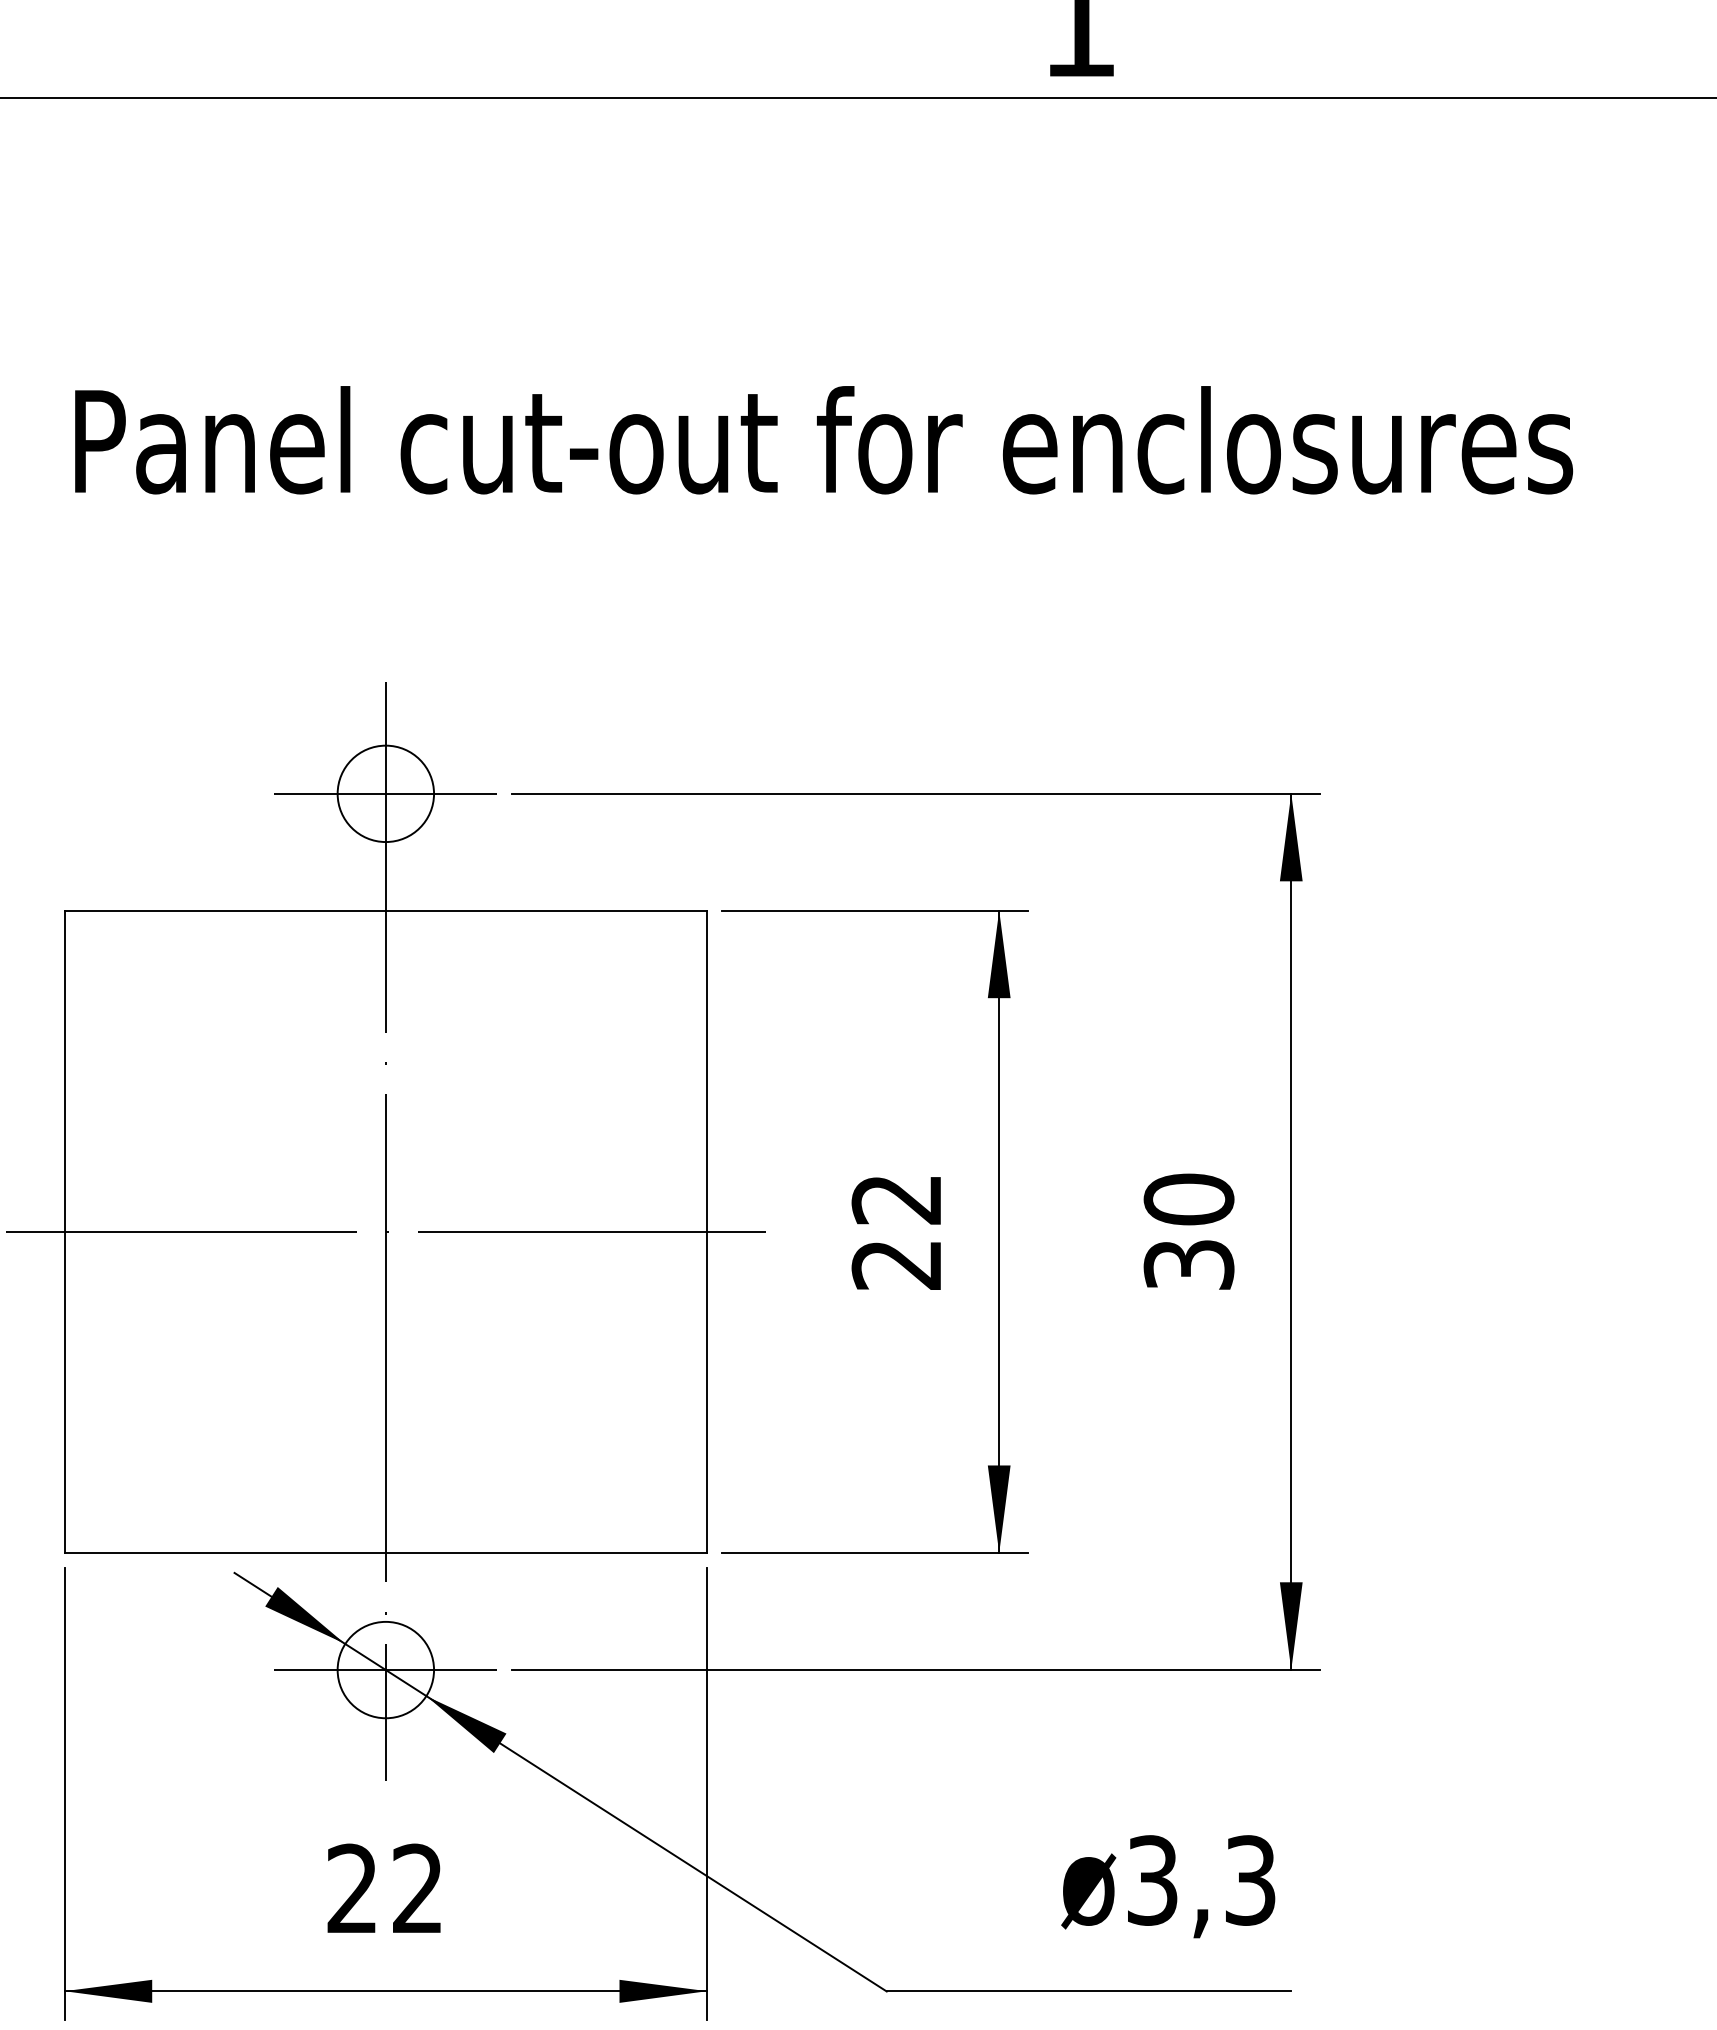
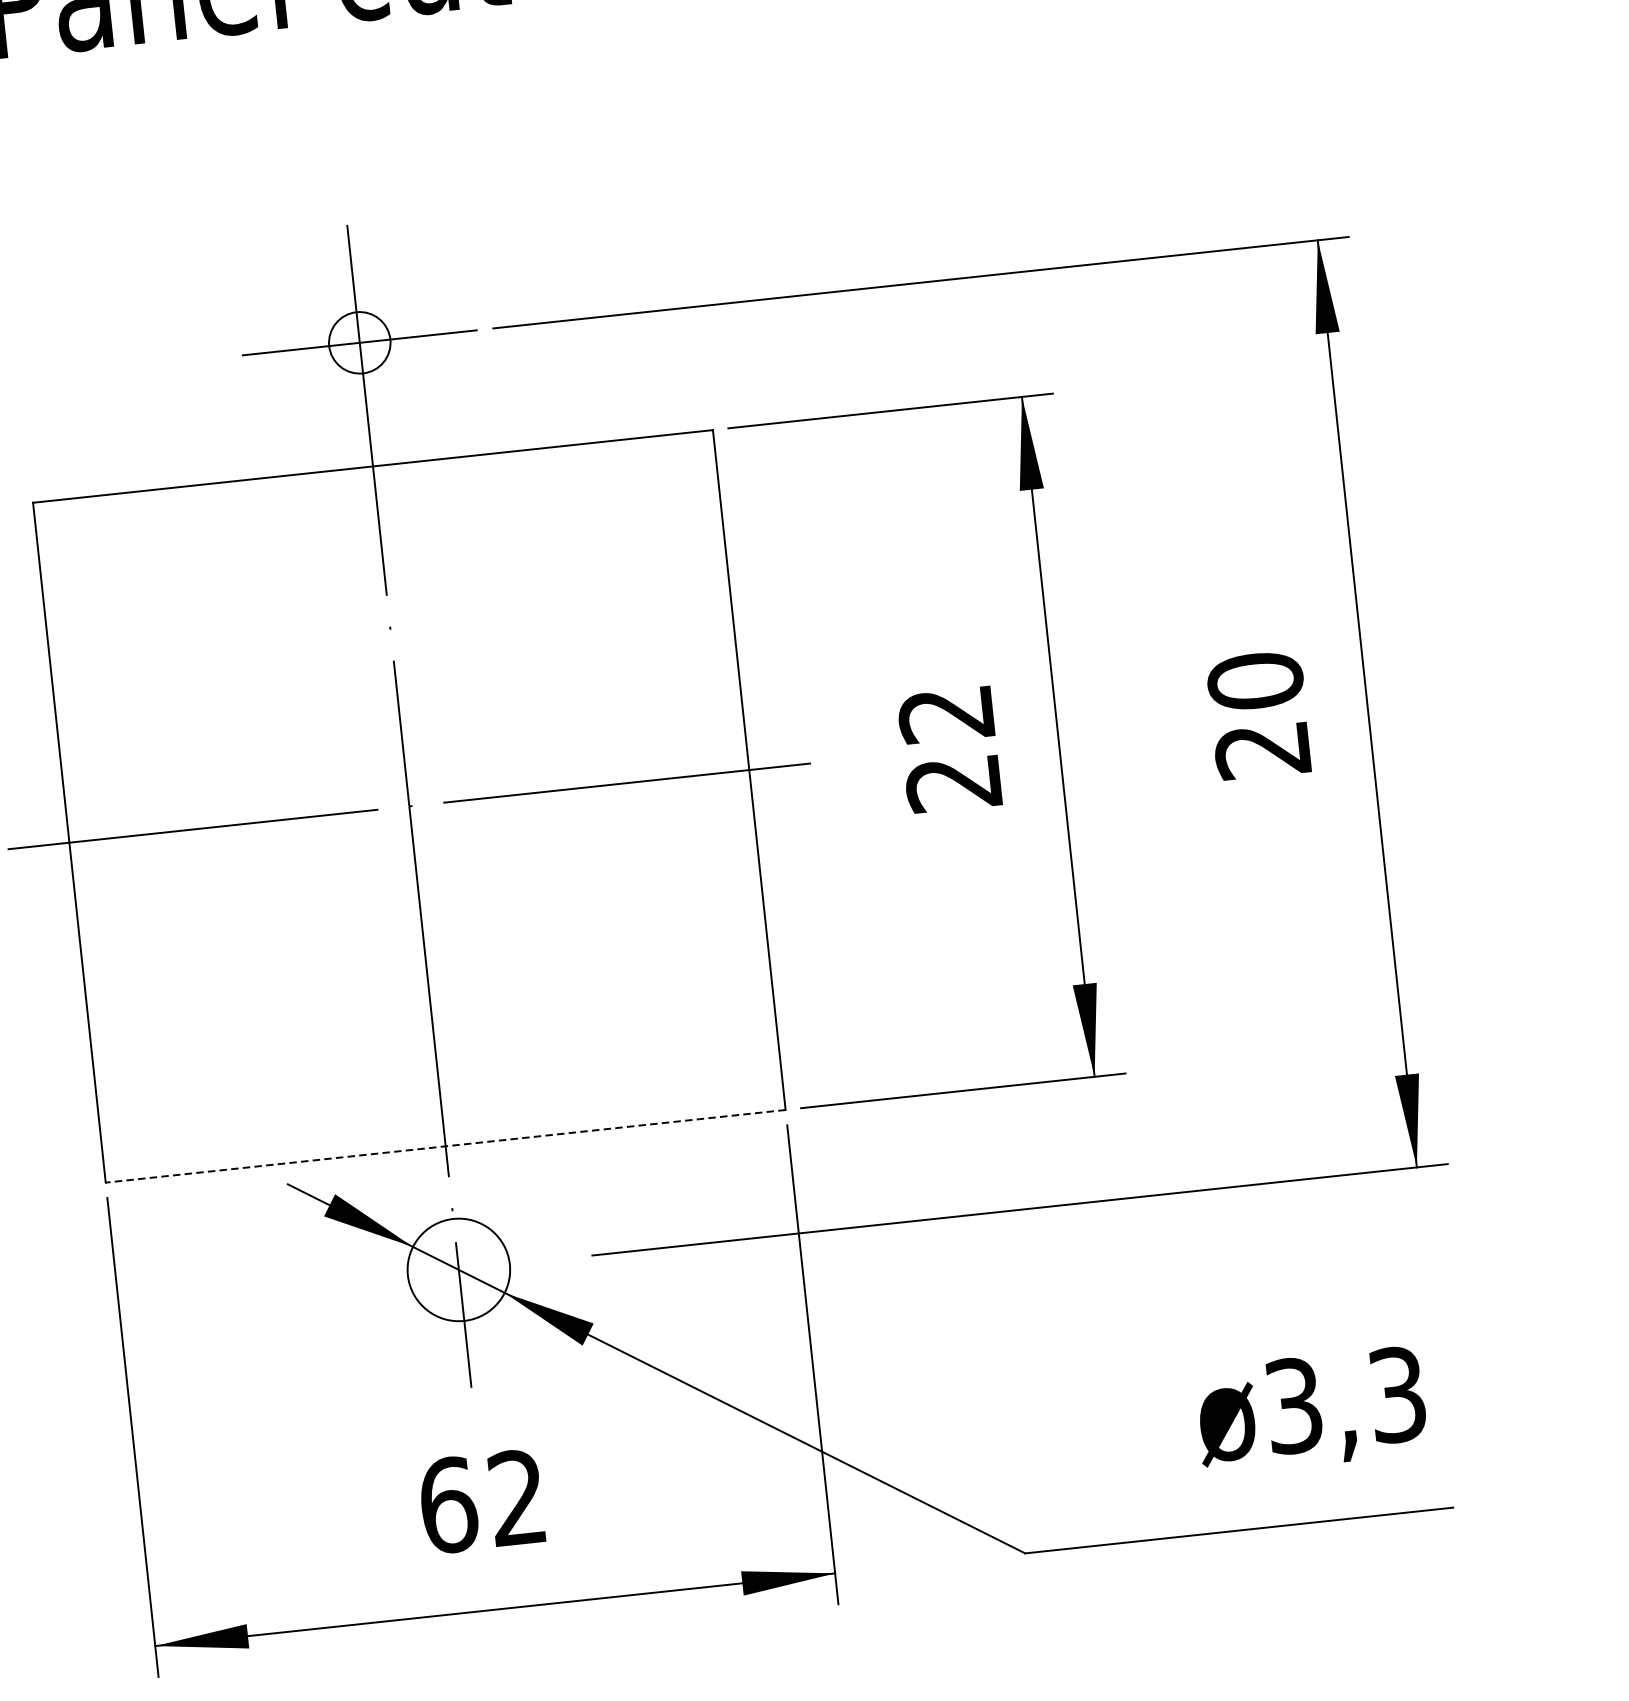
circle: (385, 793) -> (359, 342), size x0.6
text: (1188, 1264) -> (1262, 750), 30 -> 20
line: (385, 1553) -> (445, 1146), solid -> dashed
line: (385, 1670) -> (458, 1270), removed
text: (352, 1888) -> (448, 1504), 22 -> 62

